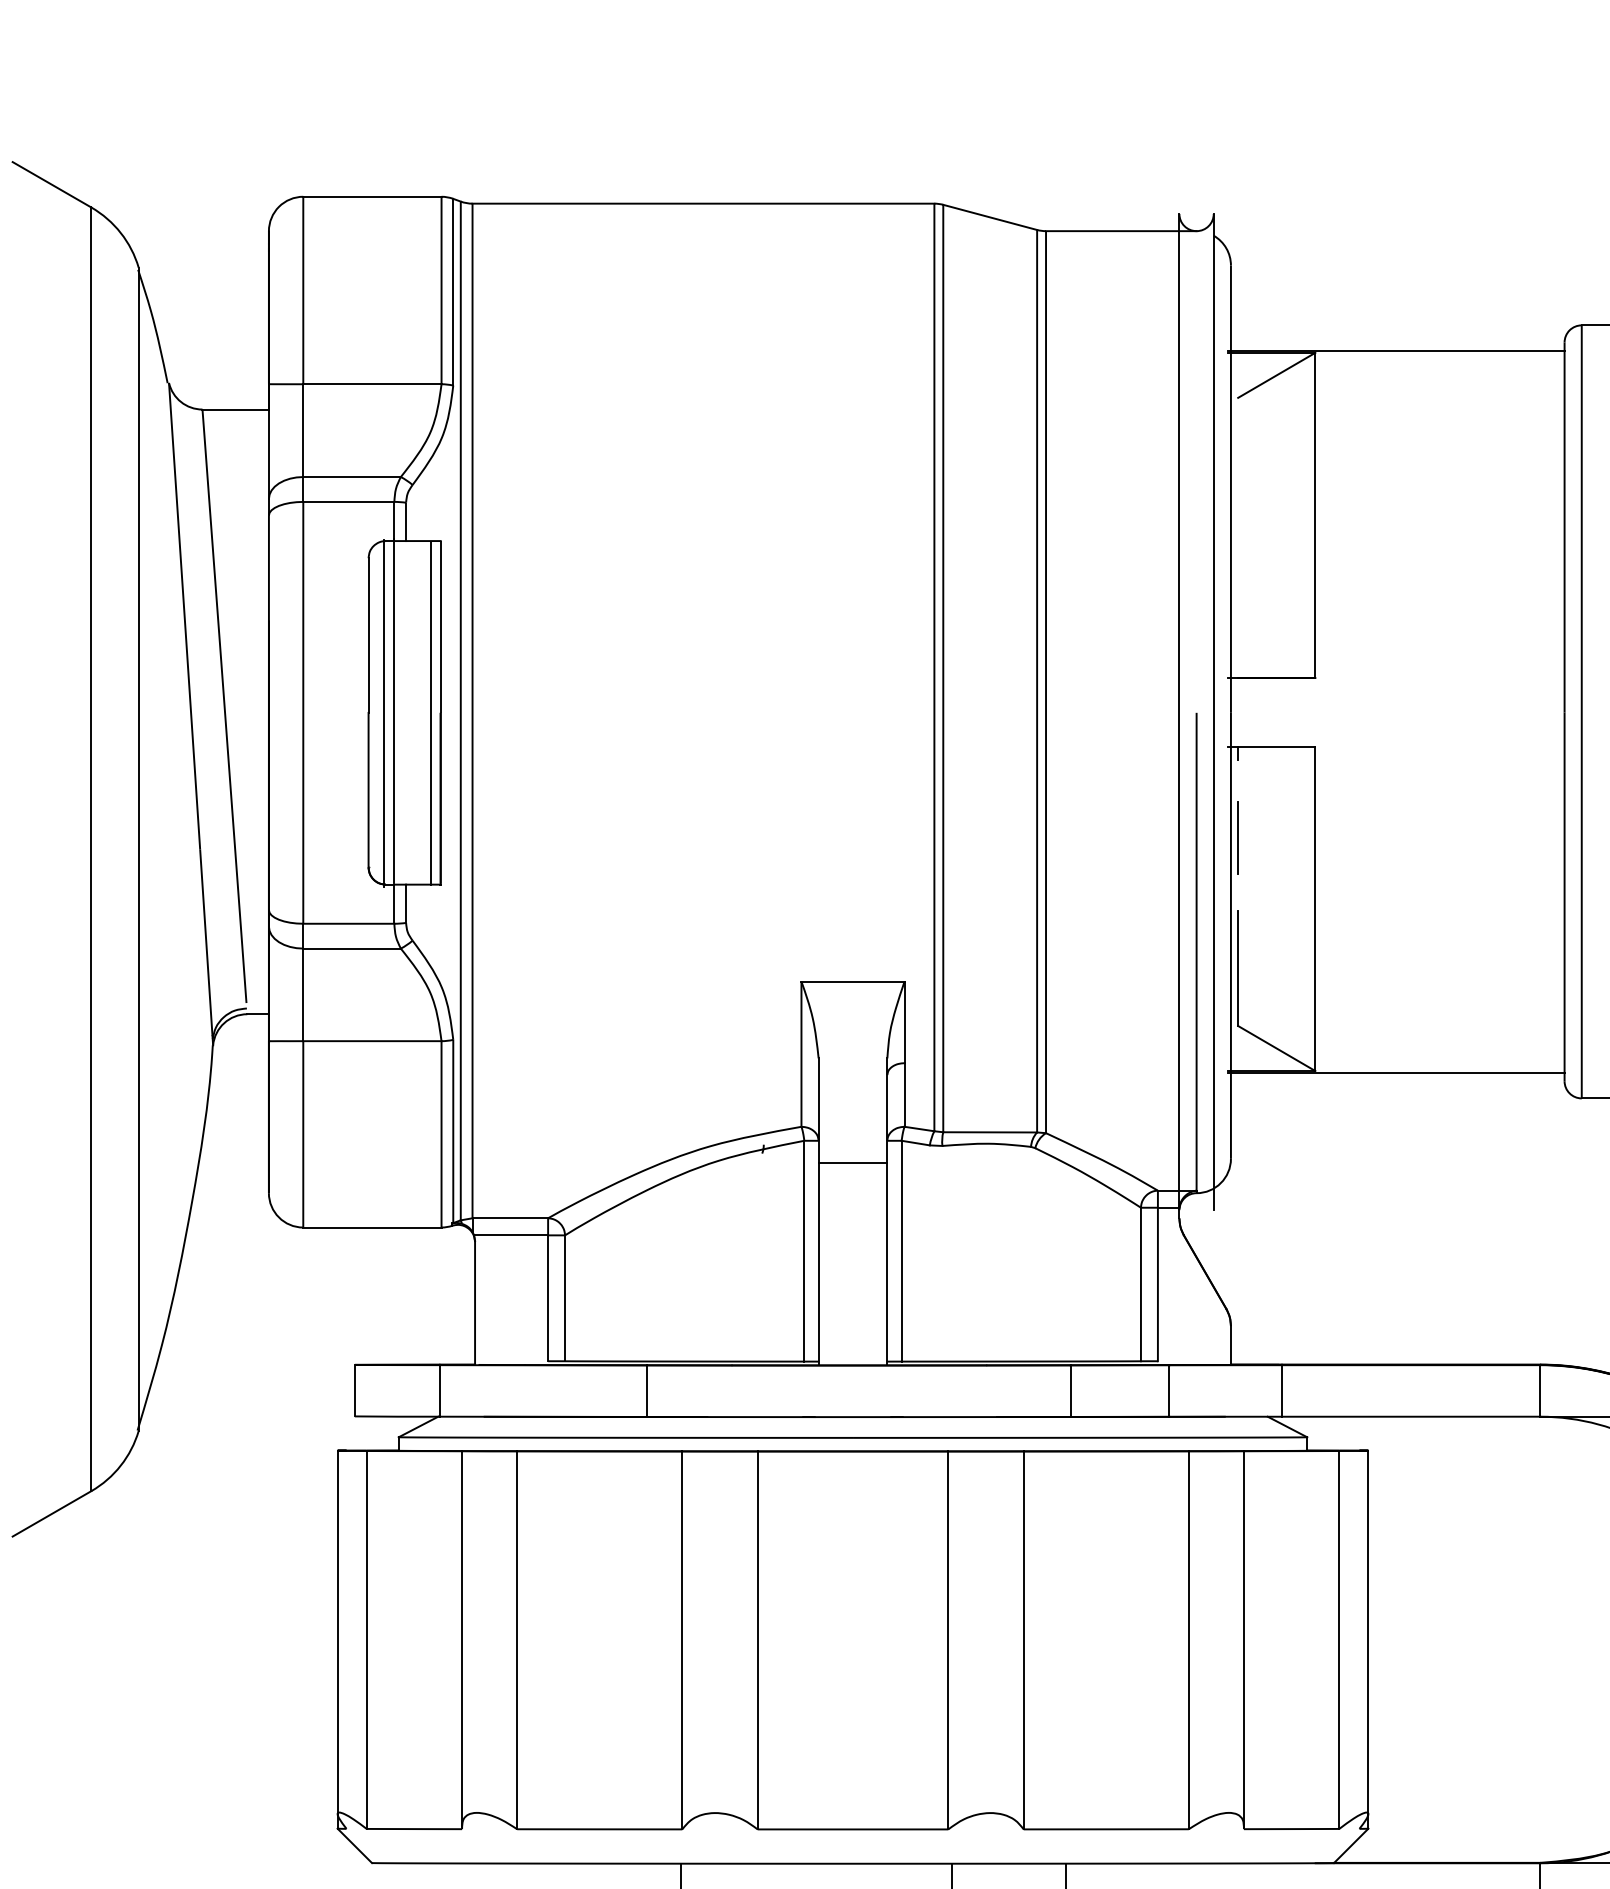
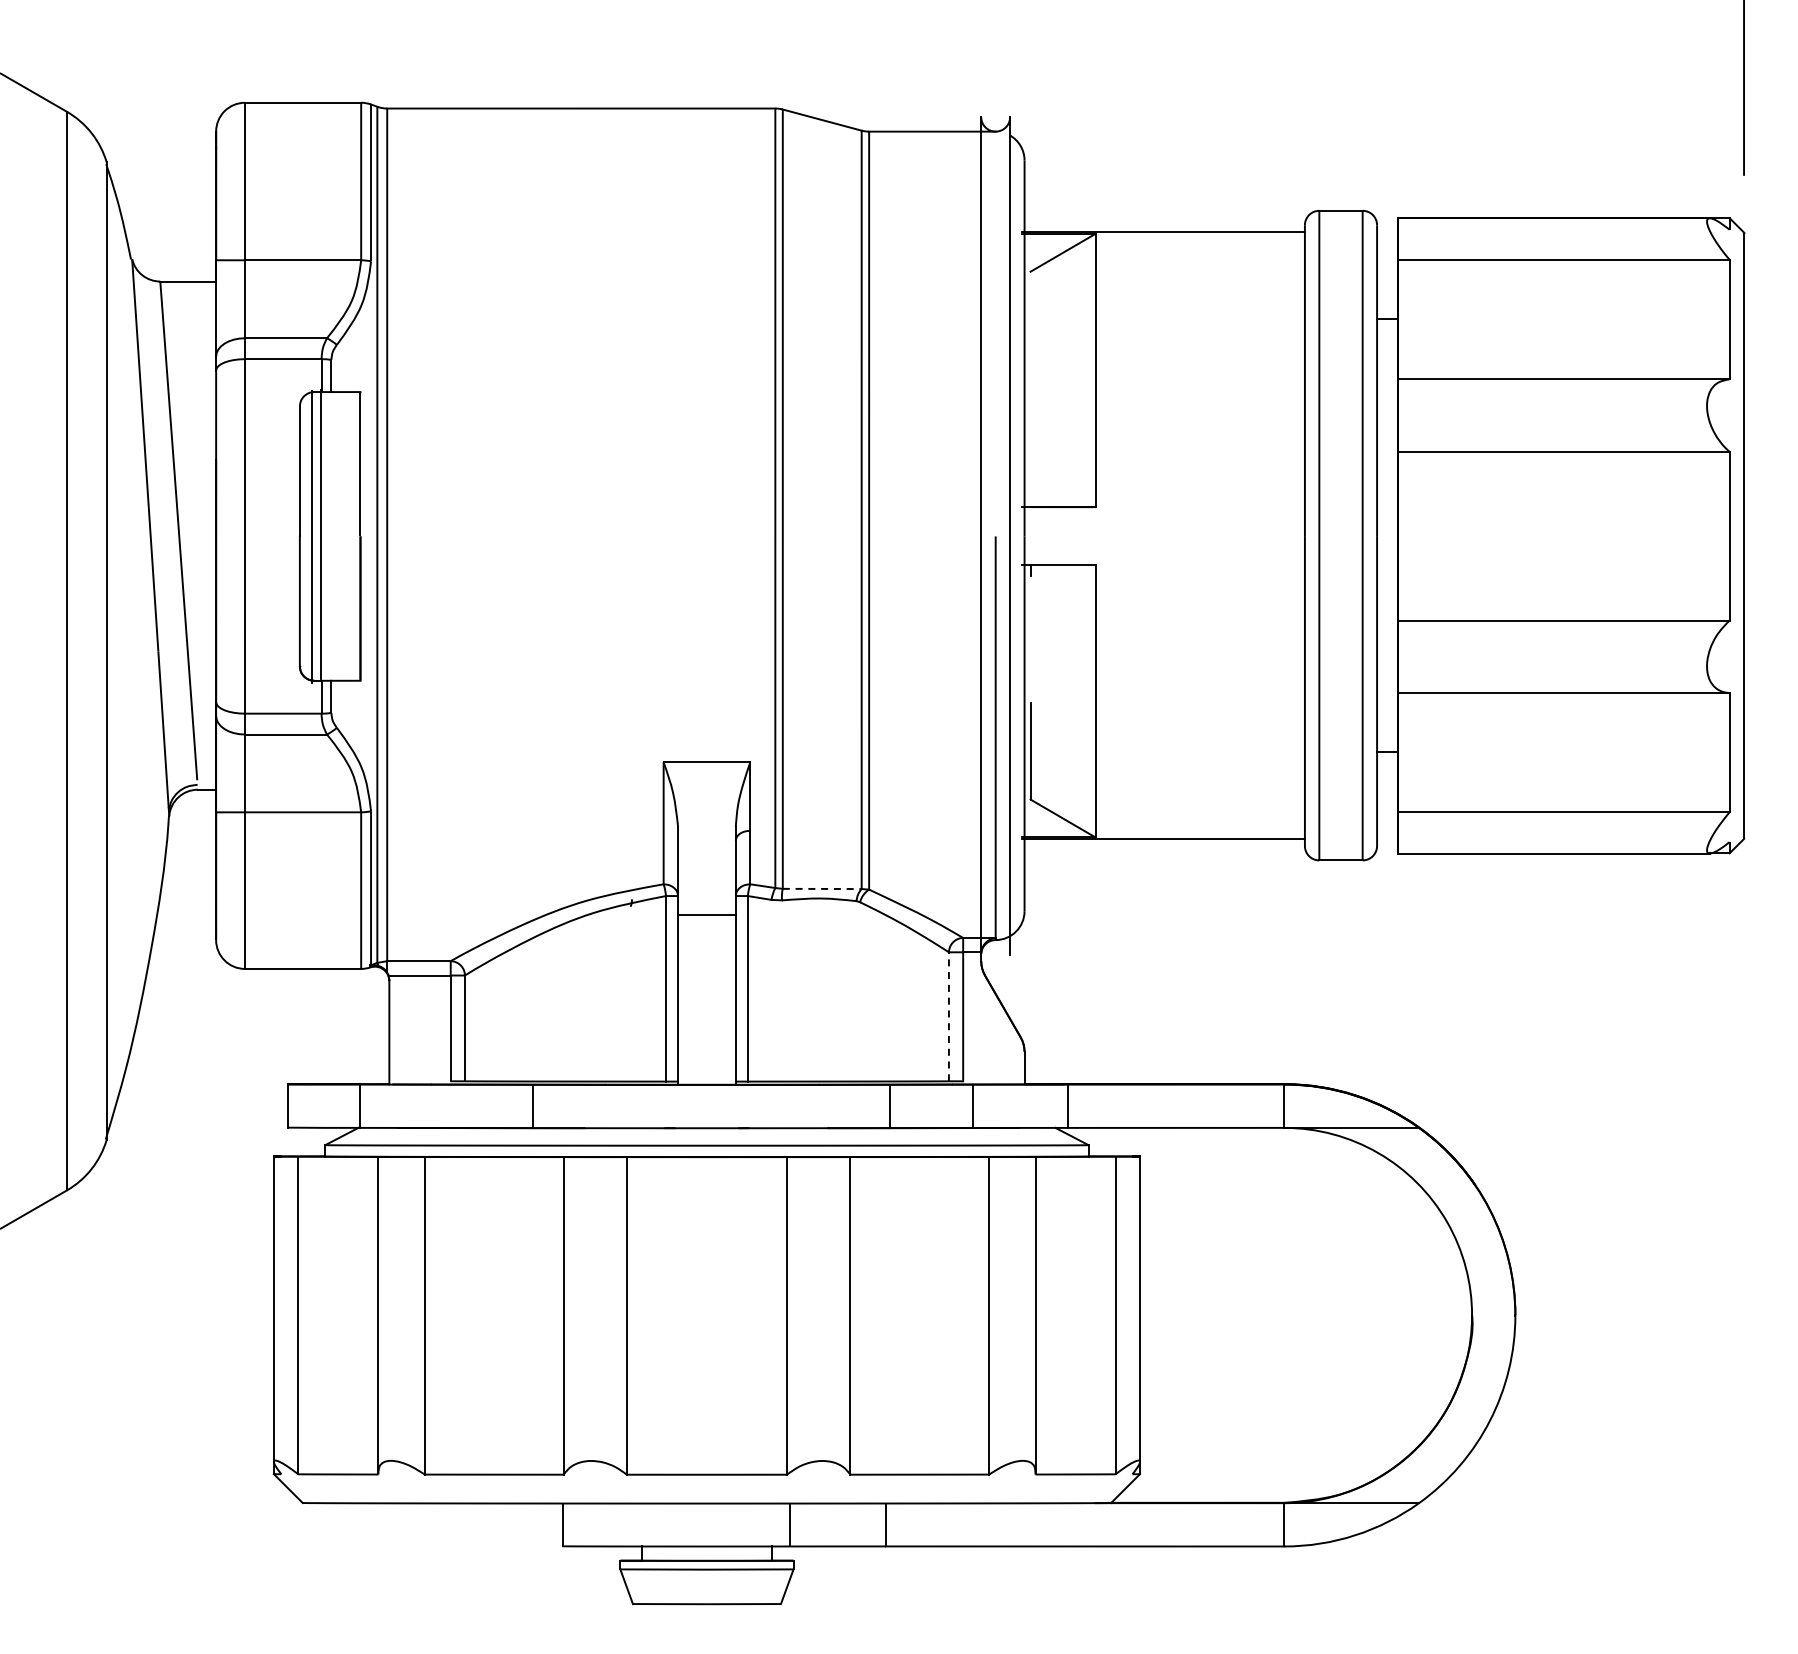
line: (431, 712) -> (352, 536), removed
line: (1238, 837) -> (1030, 641), removed
line: (990, 1131) -> (822, 888), solid -> dashed
line: (1140, 1284) -> (948, 1016), solid -> dashed

